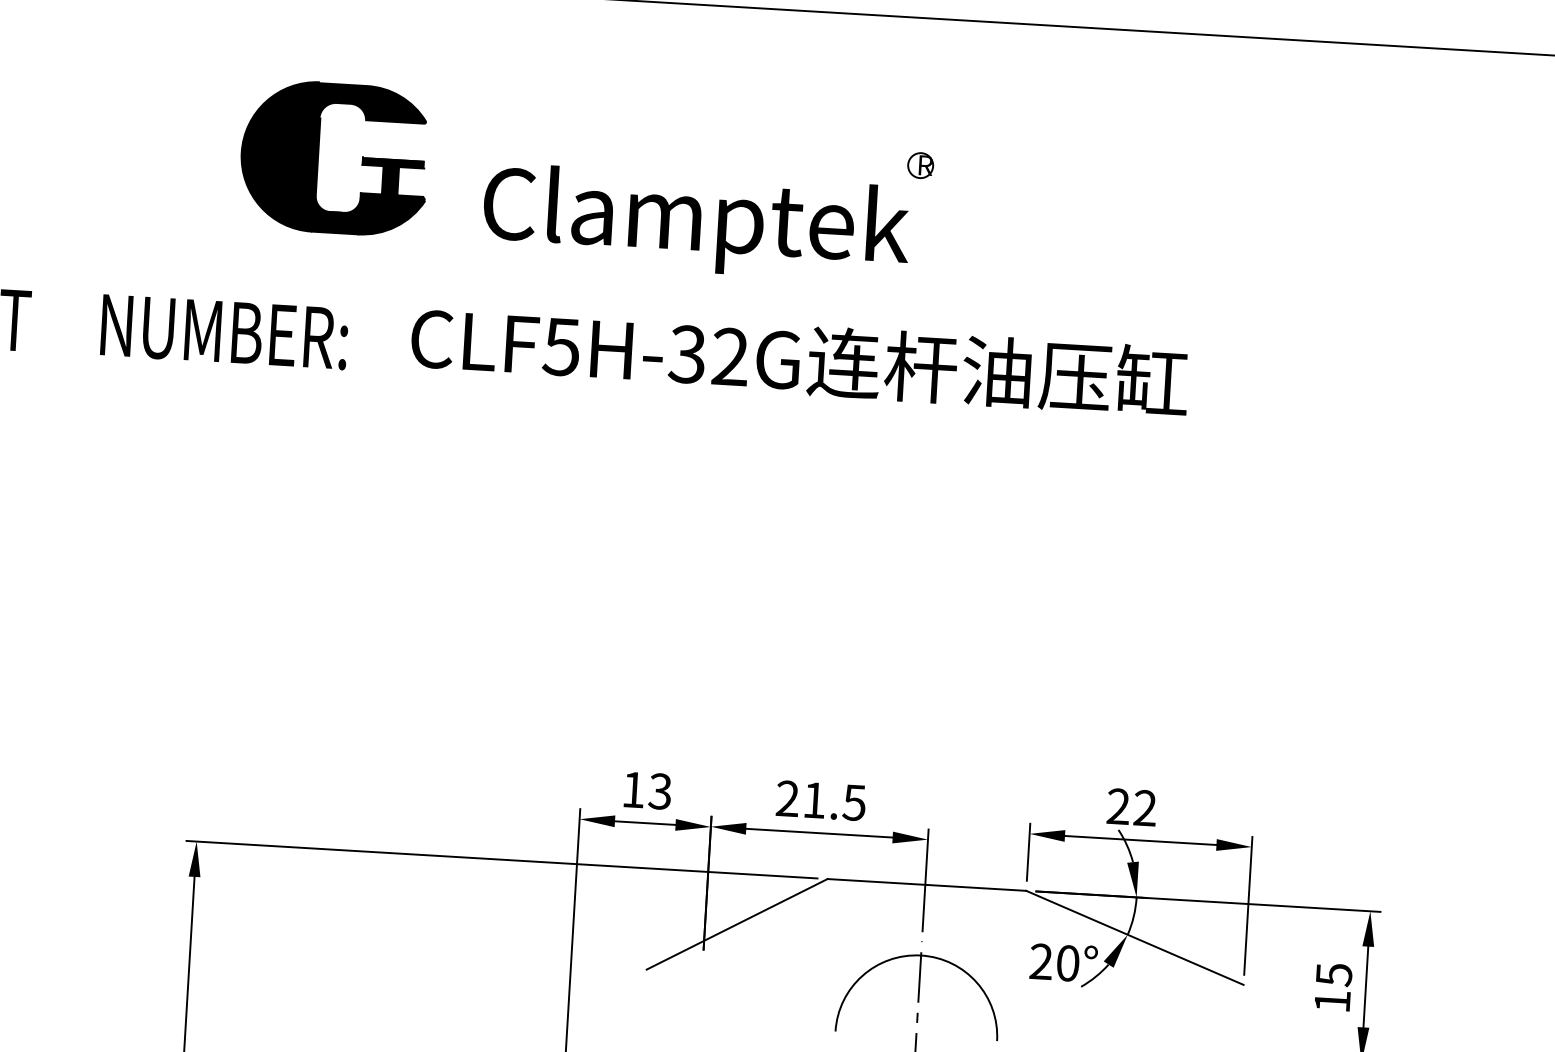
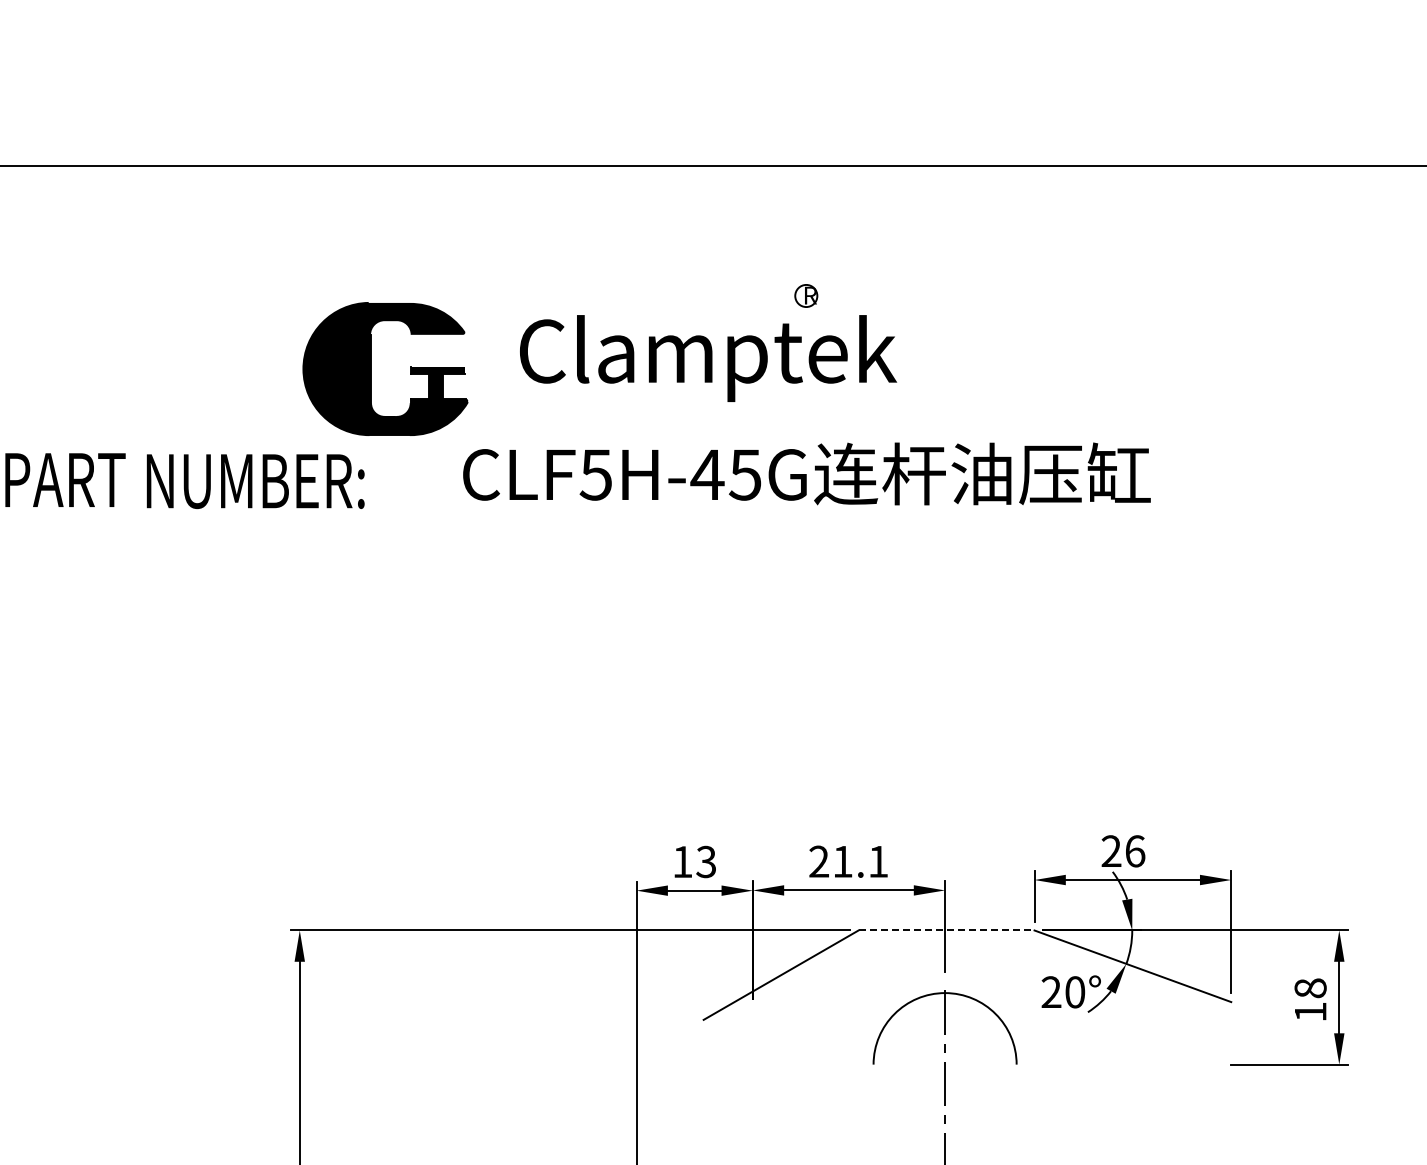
part: (318, 156) -> (371, 368), moved
part: (920, 165) -> (806, 295), moved
text: (224, 332) -> (255, 481), moved
text: (707, 355) -> (725, 474), CLF5H-32G -> CLF5H-45G
text: (854, 802) -> (878, 861), 21.5 -> 21.1
text: (1145, 808) -> (1135, 851), 22 -> 26
line: (926, 884) -> (946, 930), solid -> dashed
text: (1333, 974) -> (1310, 988), 15 -> 18

